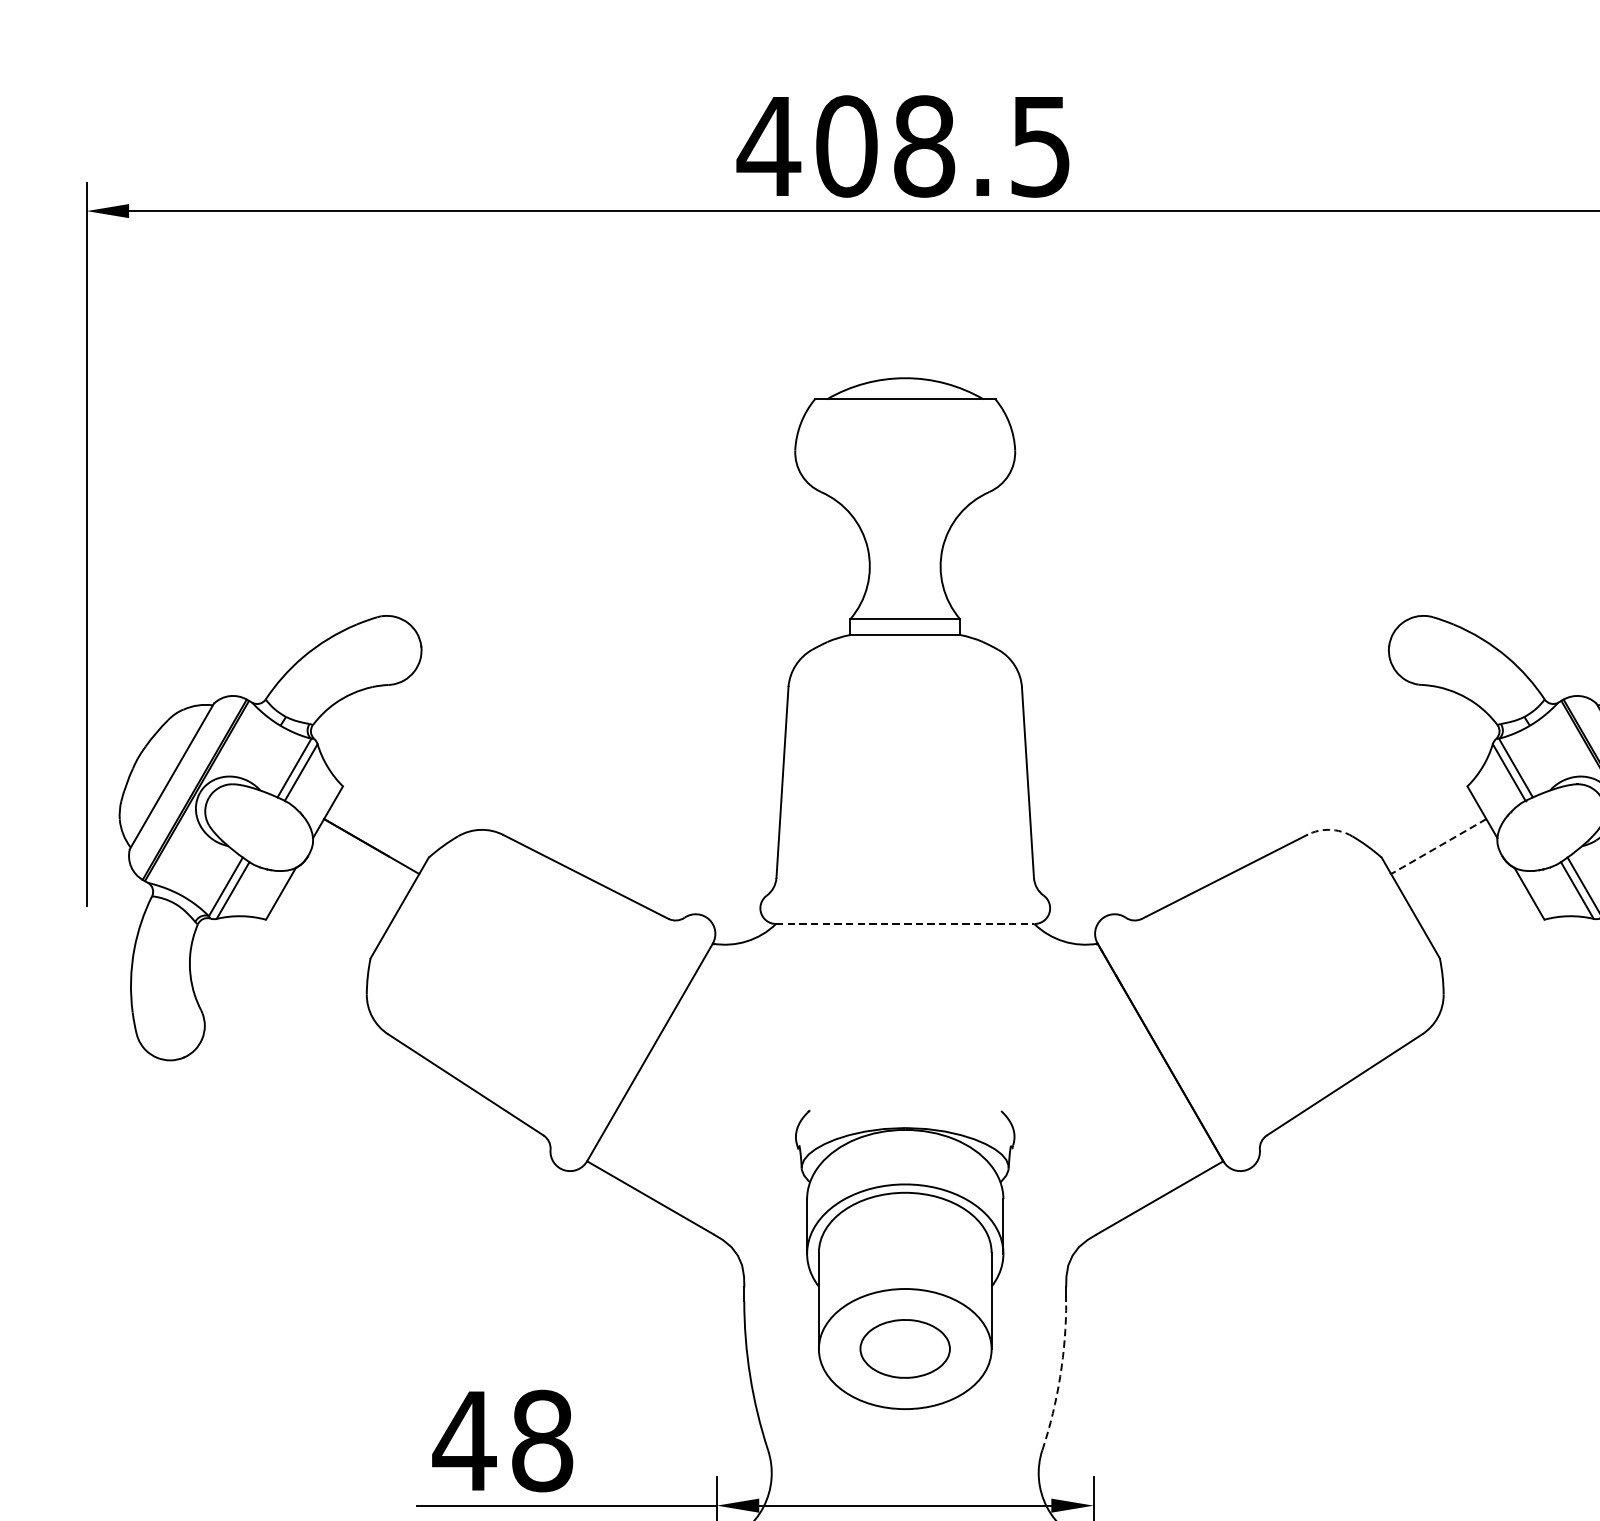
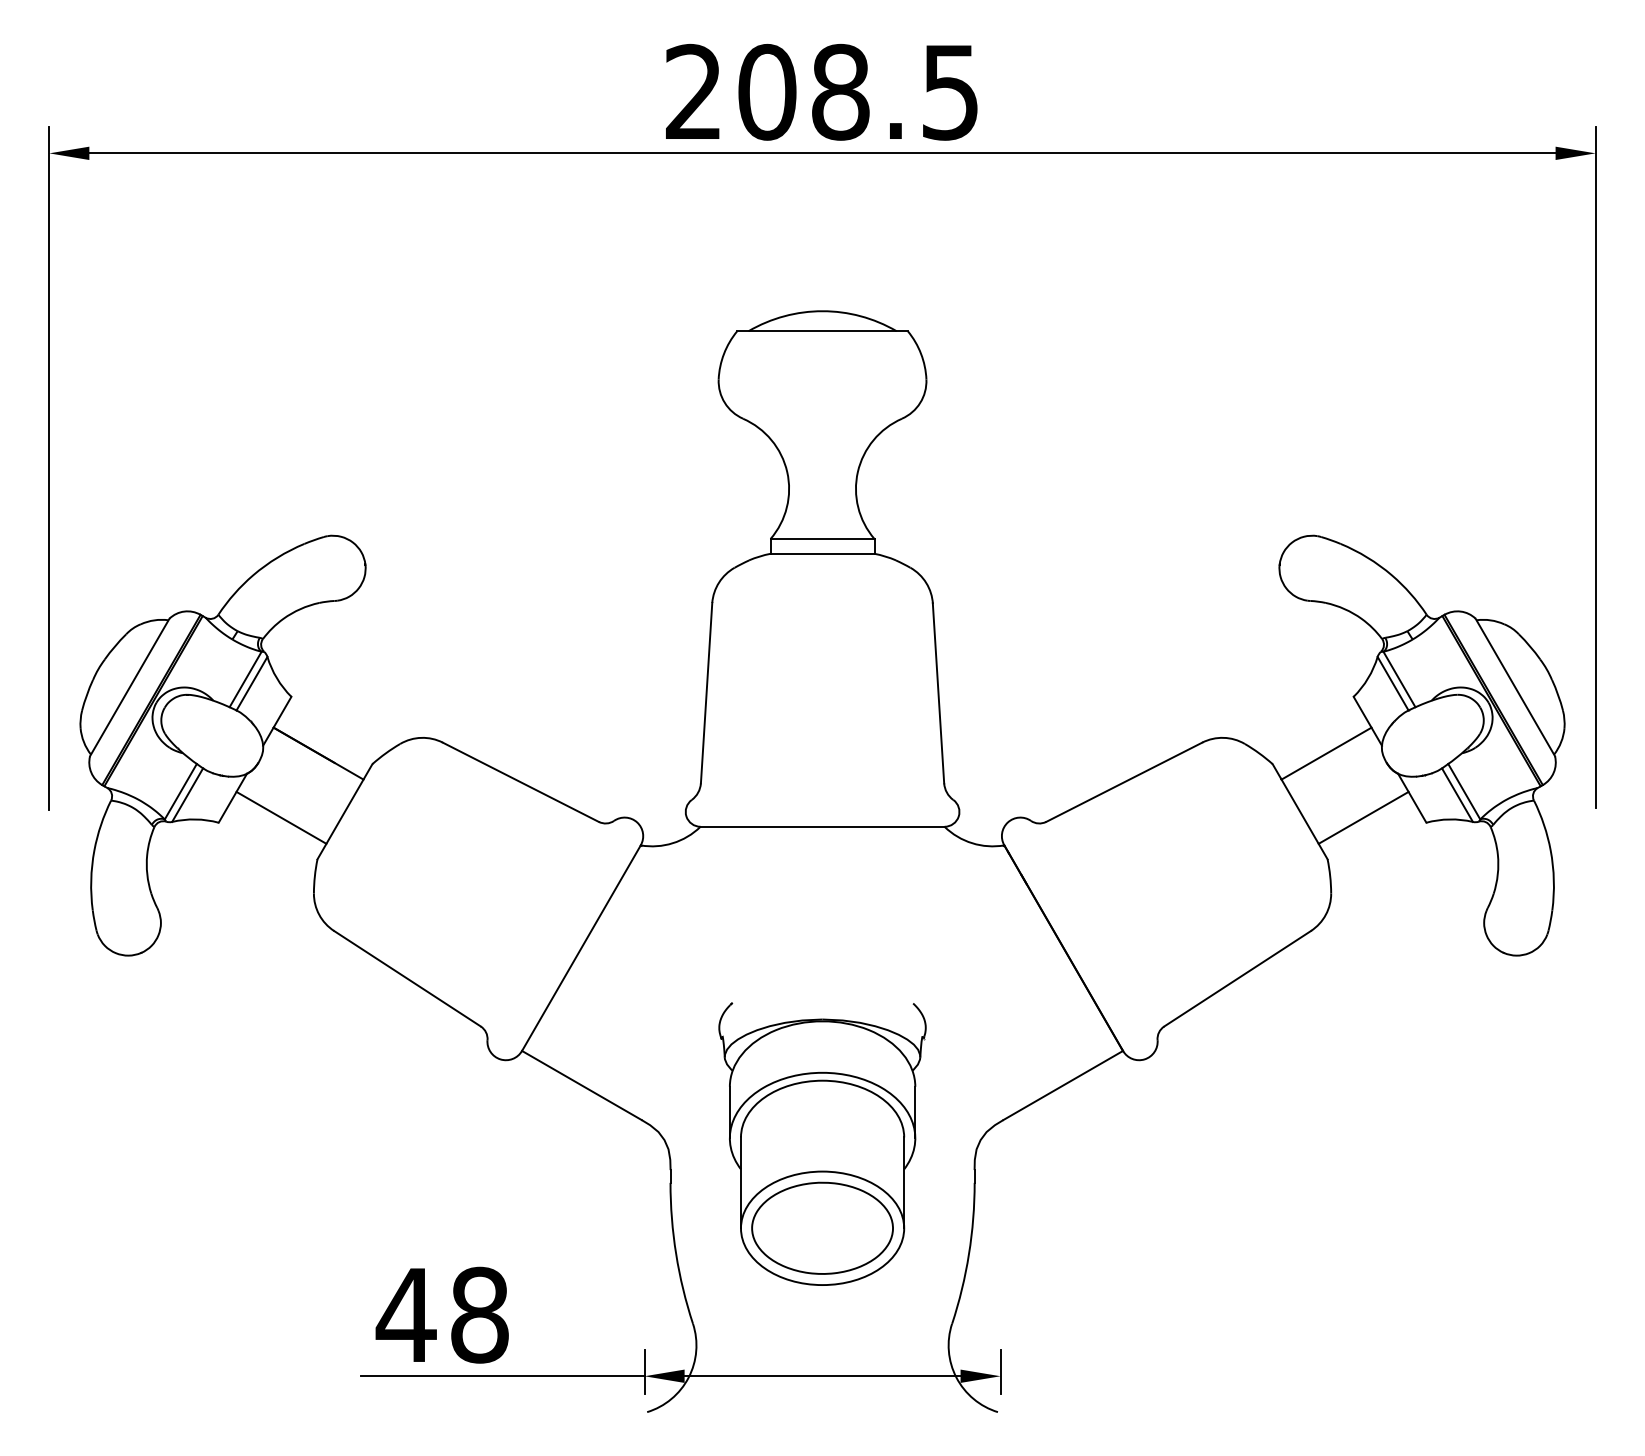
text: (768, 144) -> (693, 90), 408.5 -> 208.5
arc: (1329, 829) -> (1223, 737), dashed -> solid
line: (1438, 846) -> (1326, 753), dashed -> solid
line: (332, 914) -> (281, 817), added
line: (1477, 914) -> (1363, 817), added
line: (906, 923) -> (823, 826), dashed -> solid
part: (905, 1348) -> (822, 1227), size x1.67
arc: (1060, 1376) -> (969, 1254), dashed -> solid

